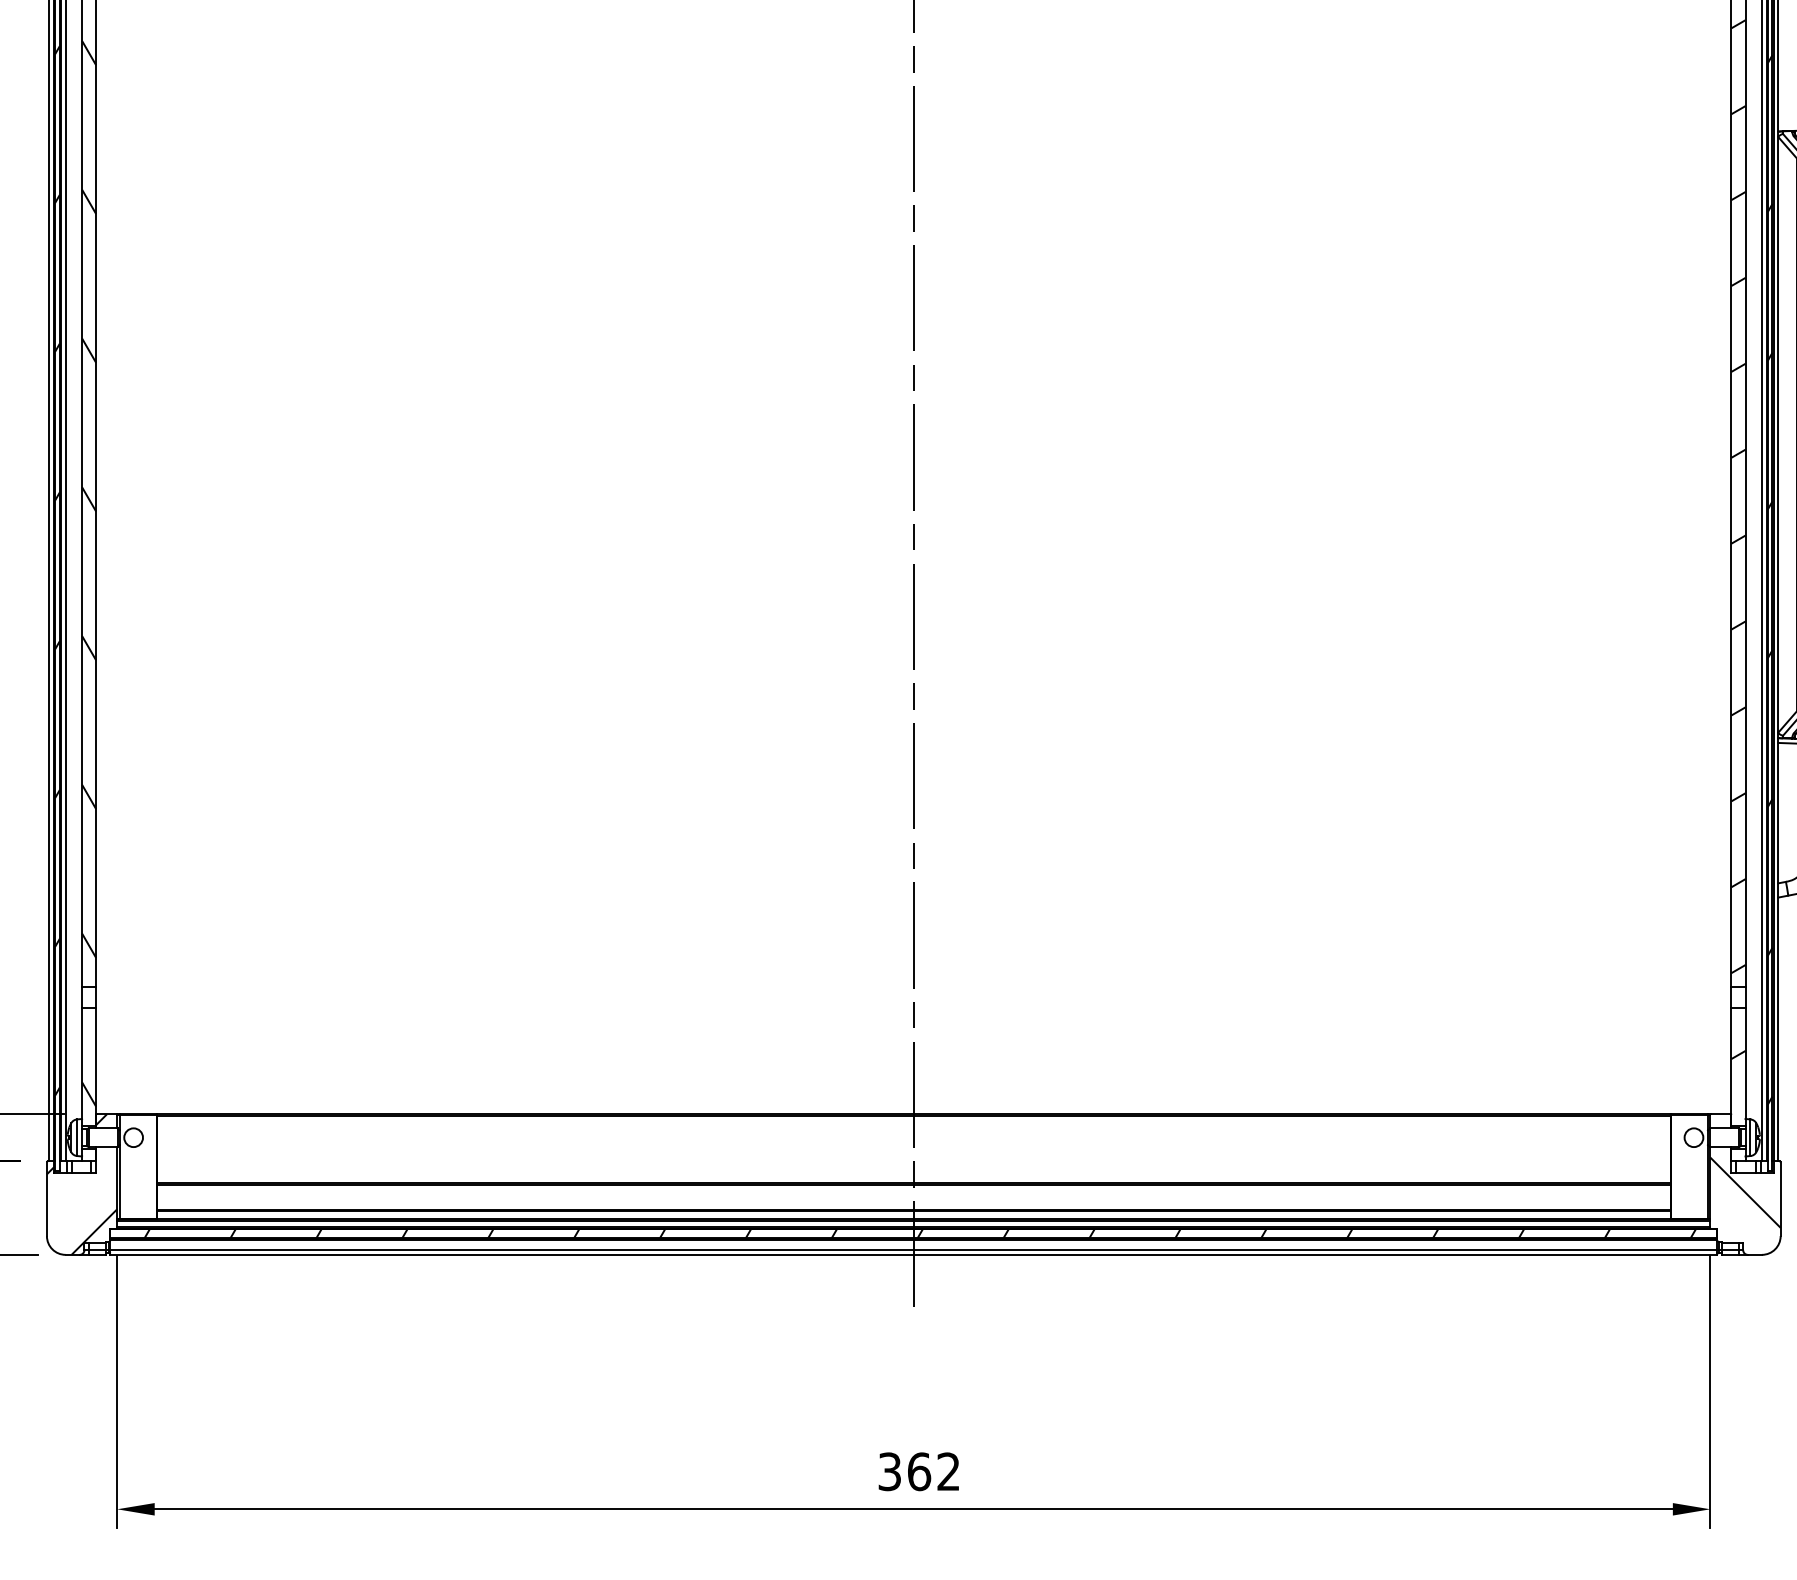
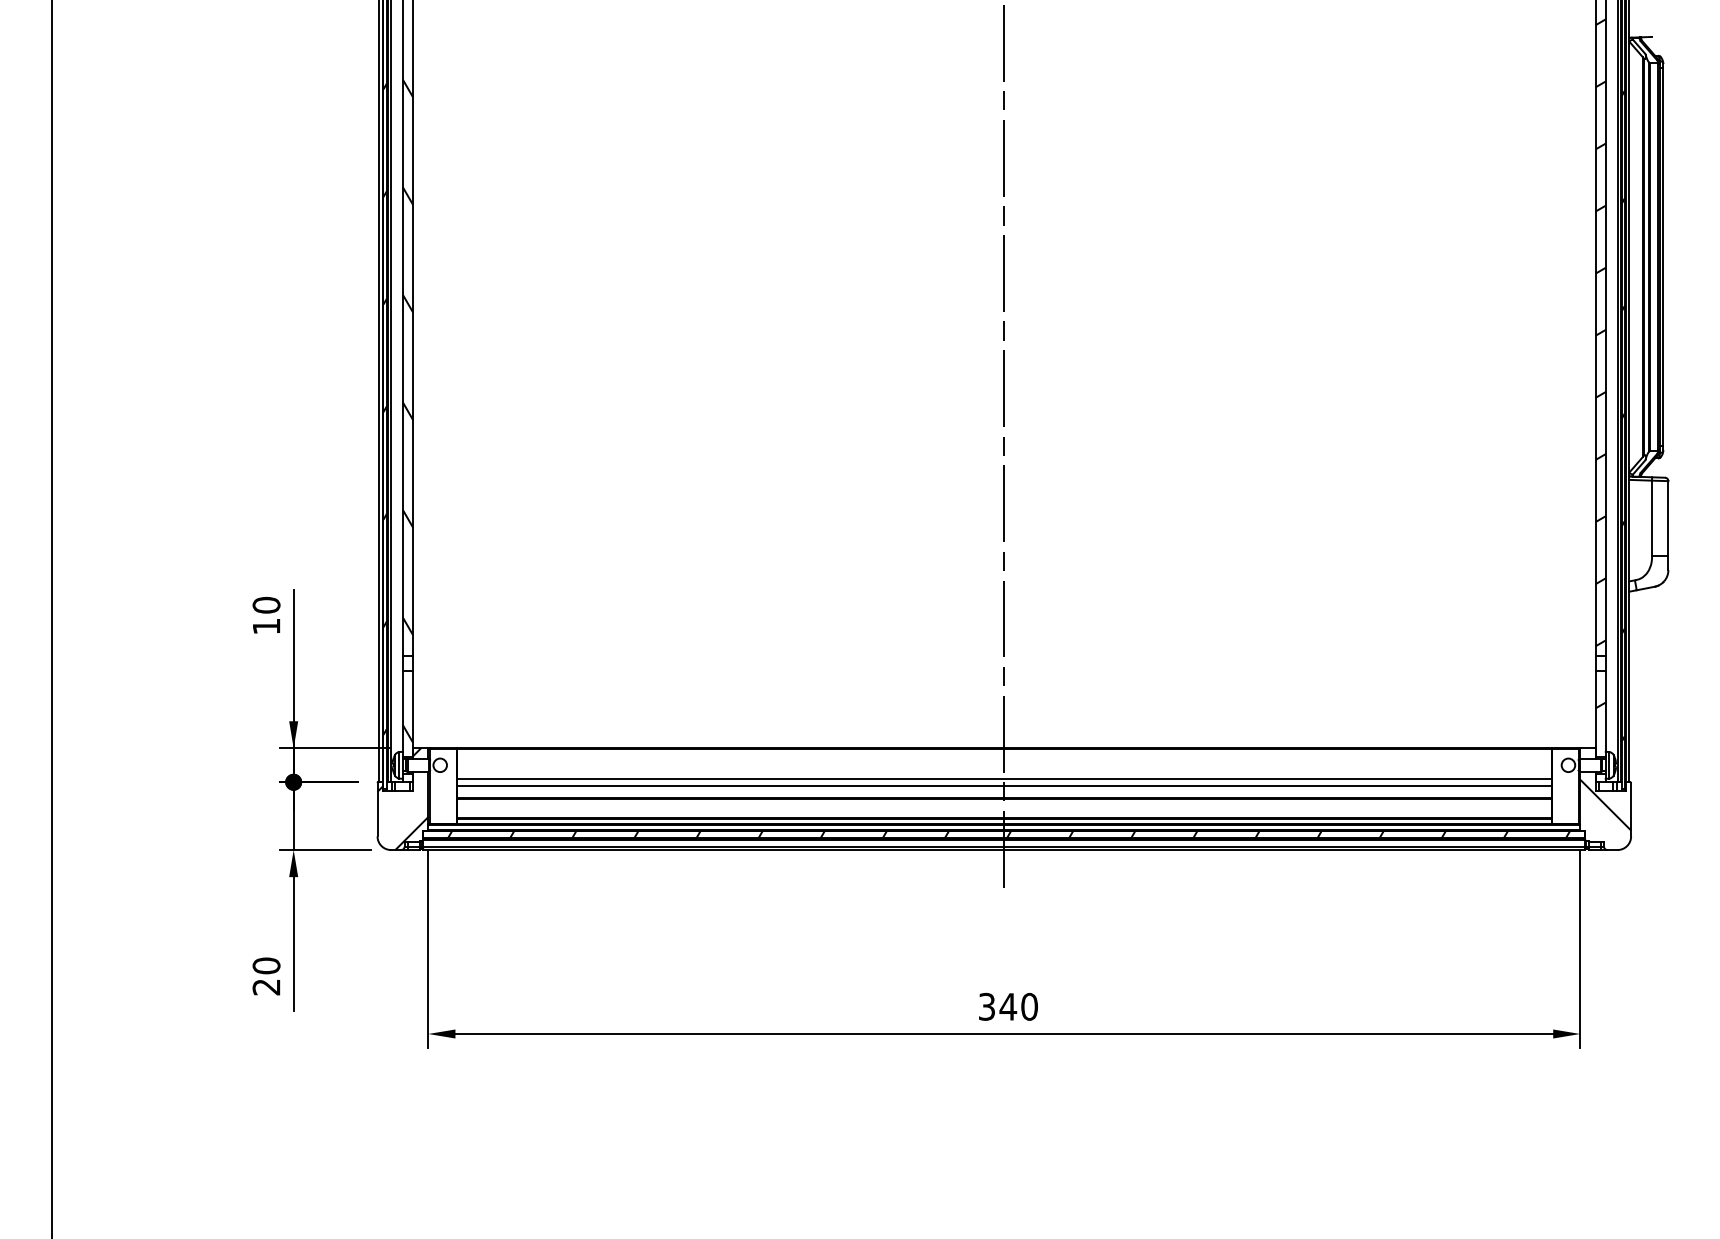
line: (914, 1155) -> (1004, 778), added
line: (914, 1165) -> (1004, 785), added
text: (933, 1471) -> (1018, 1006), 362 -> 340

